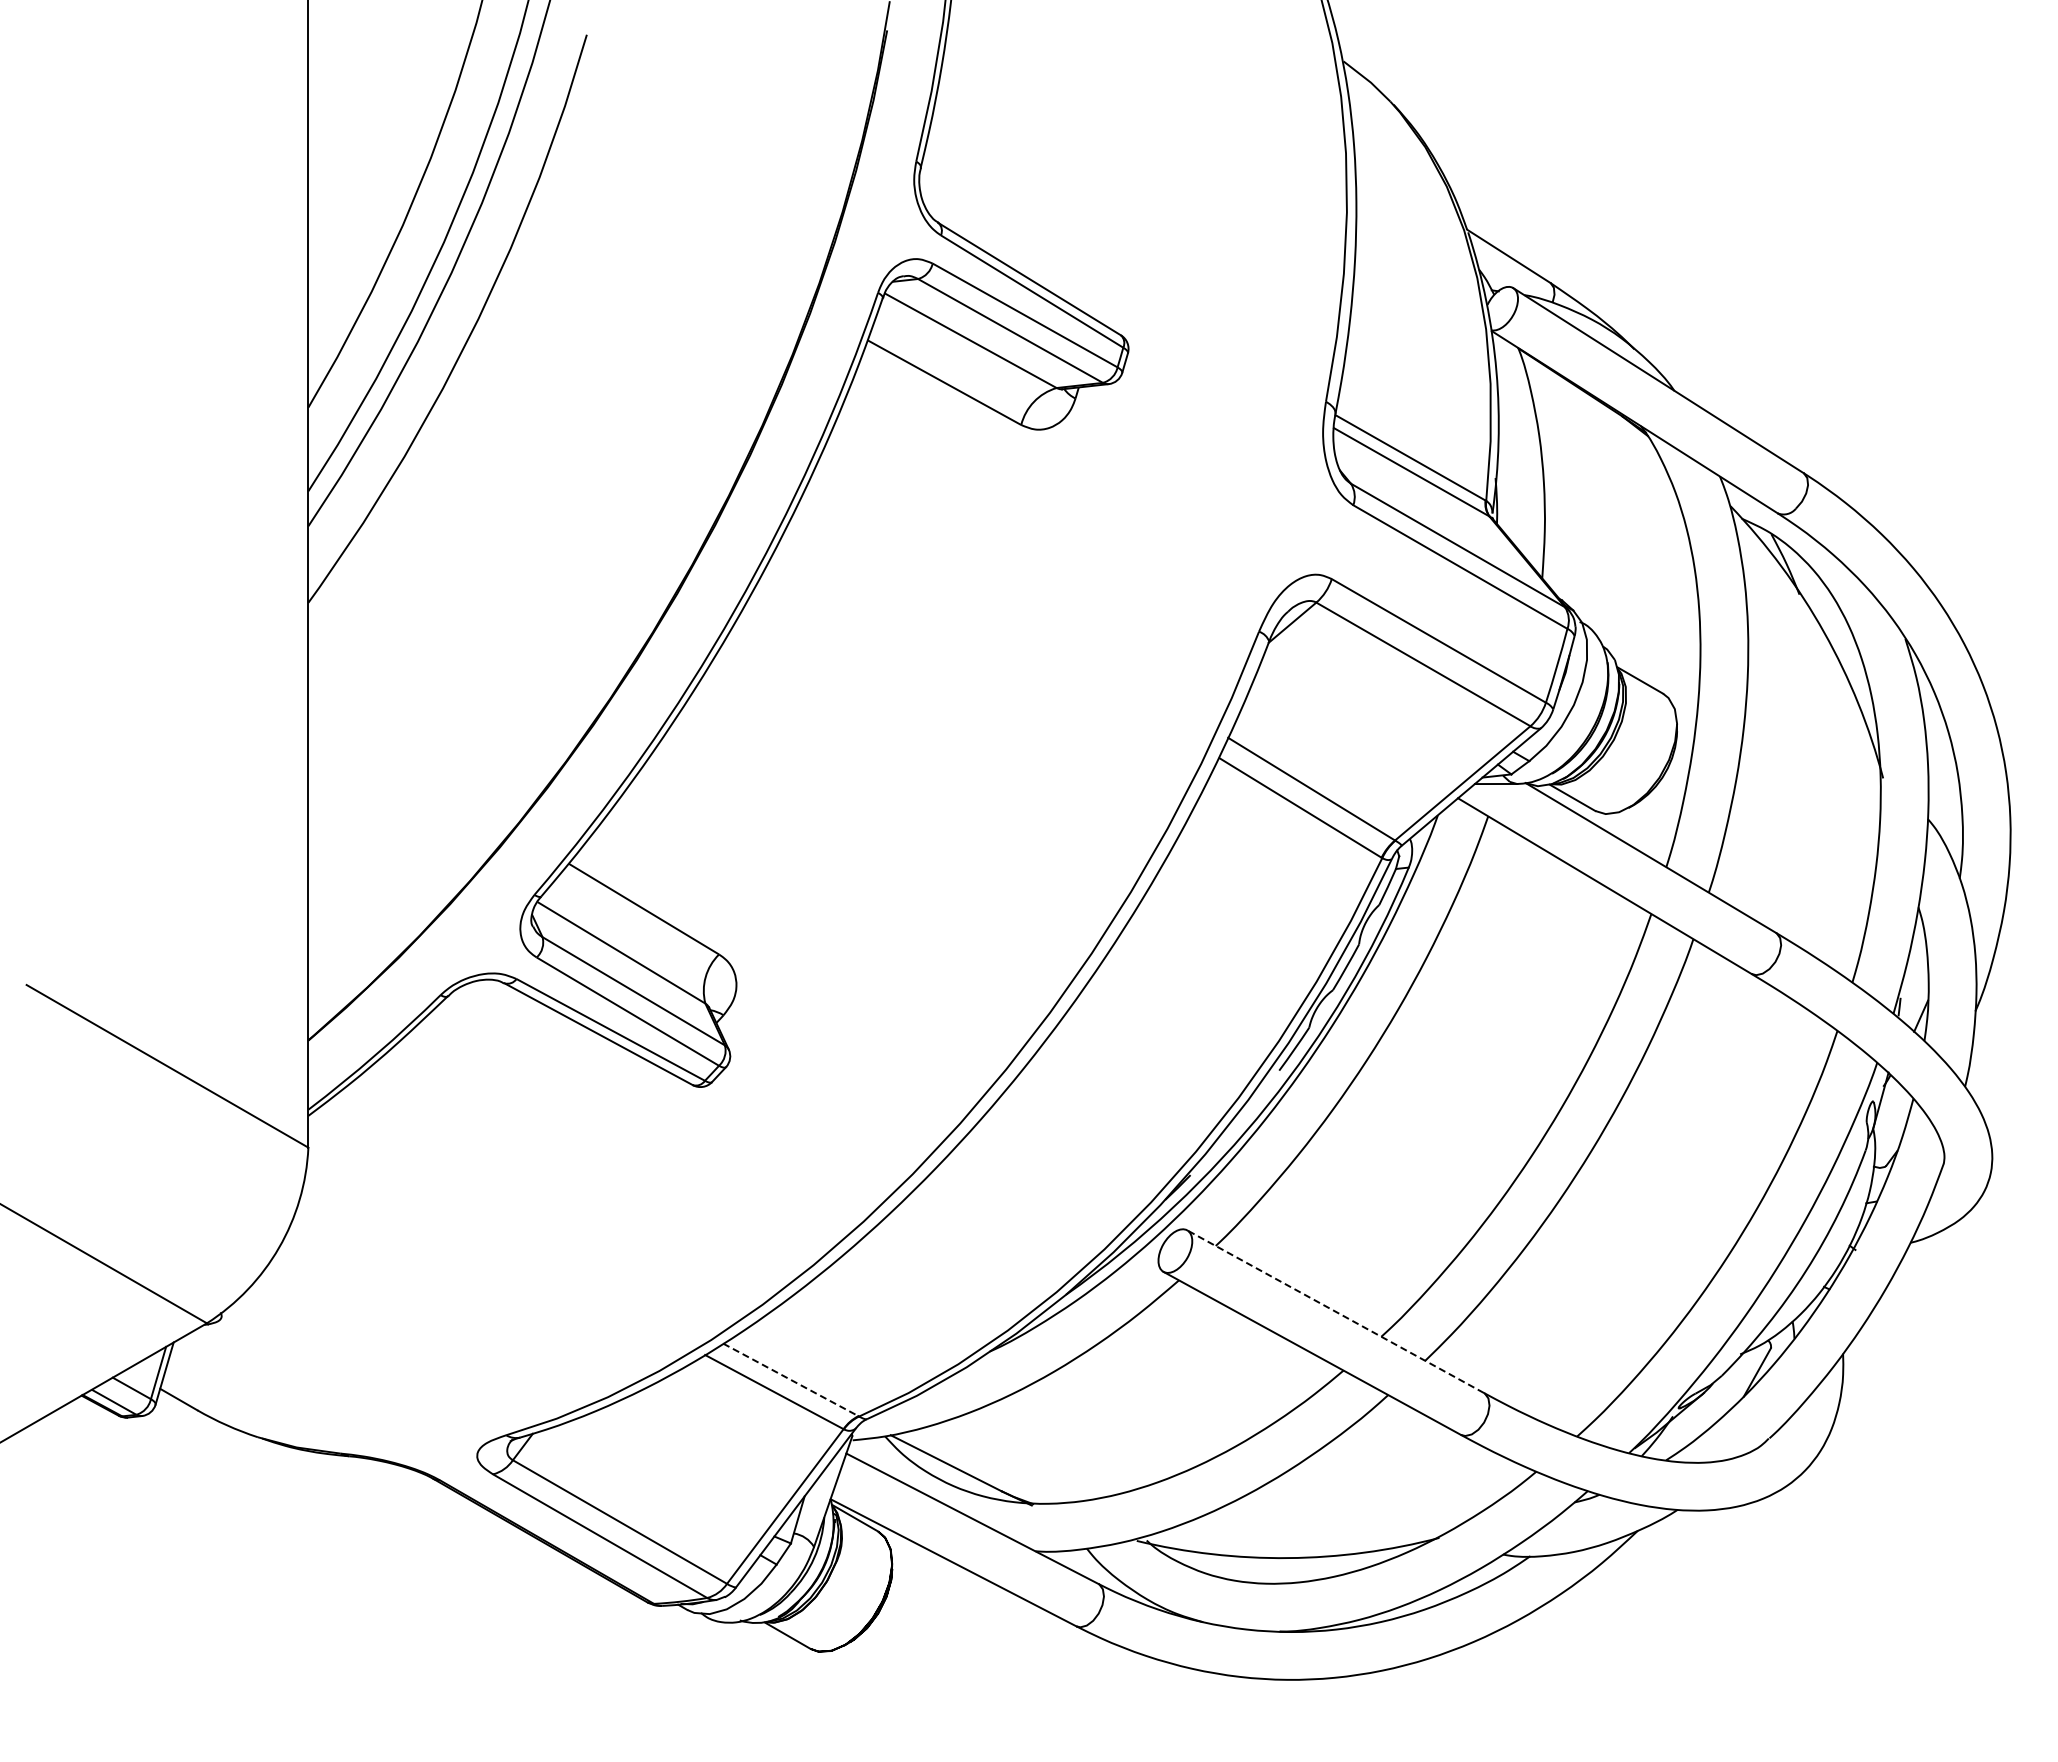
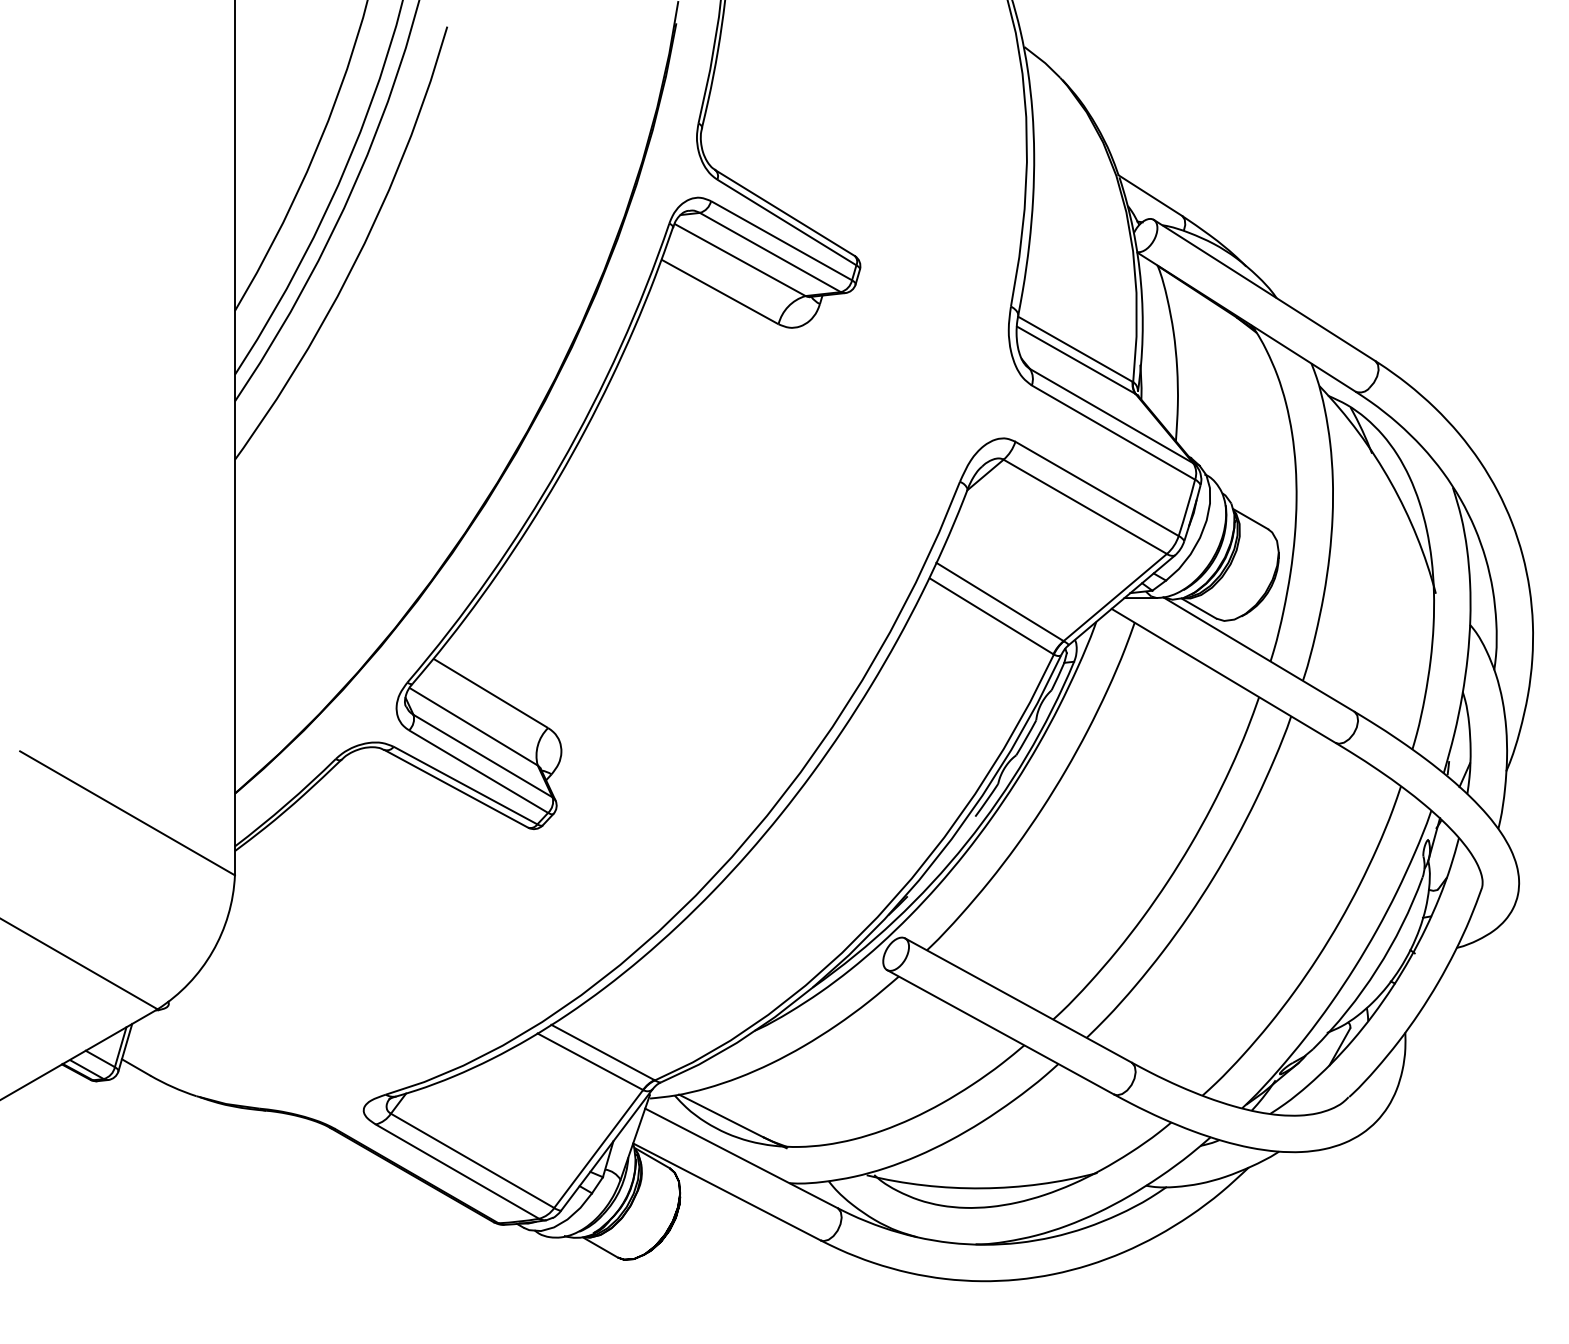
line: (1335, 1311) -> (1018, 1000), dashed -> solid
line: (790, 1379) -> (602, 1052), dashed -> solid

